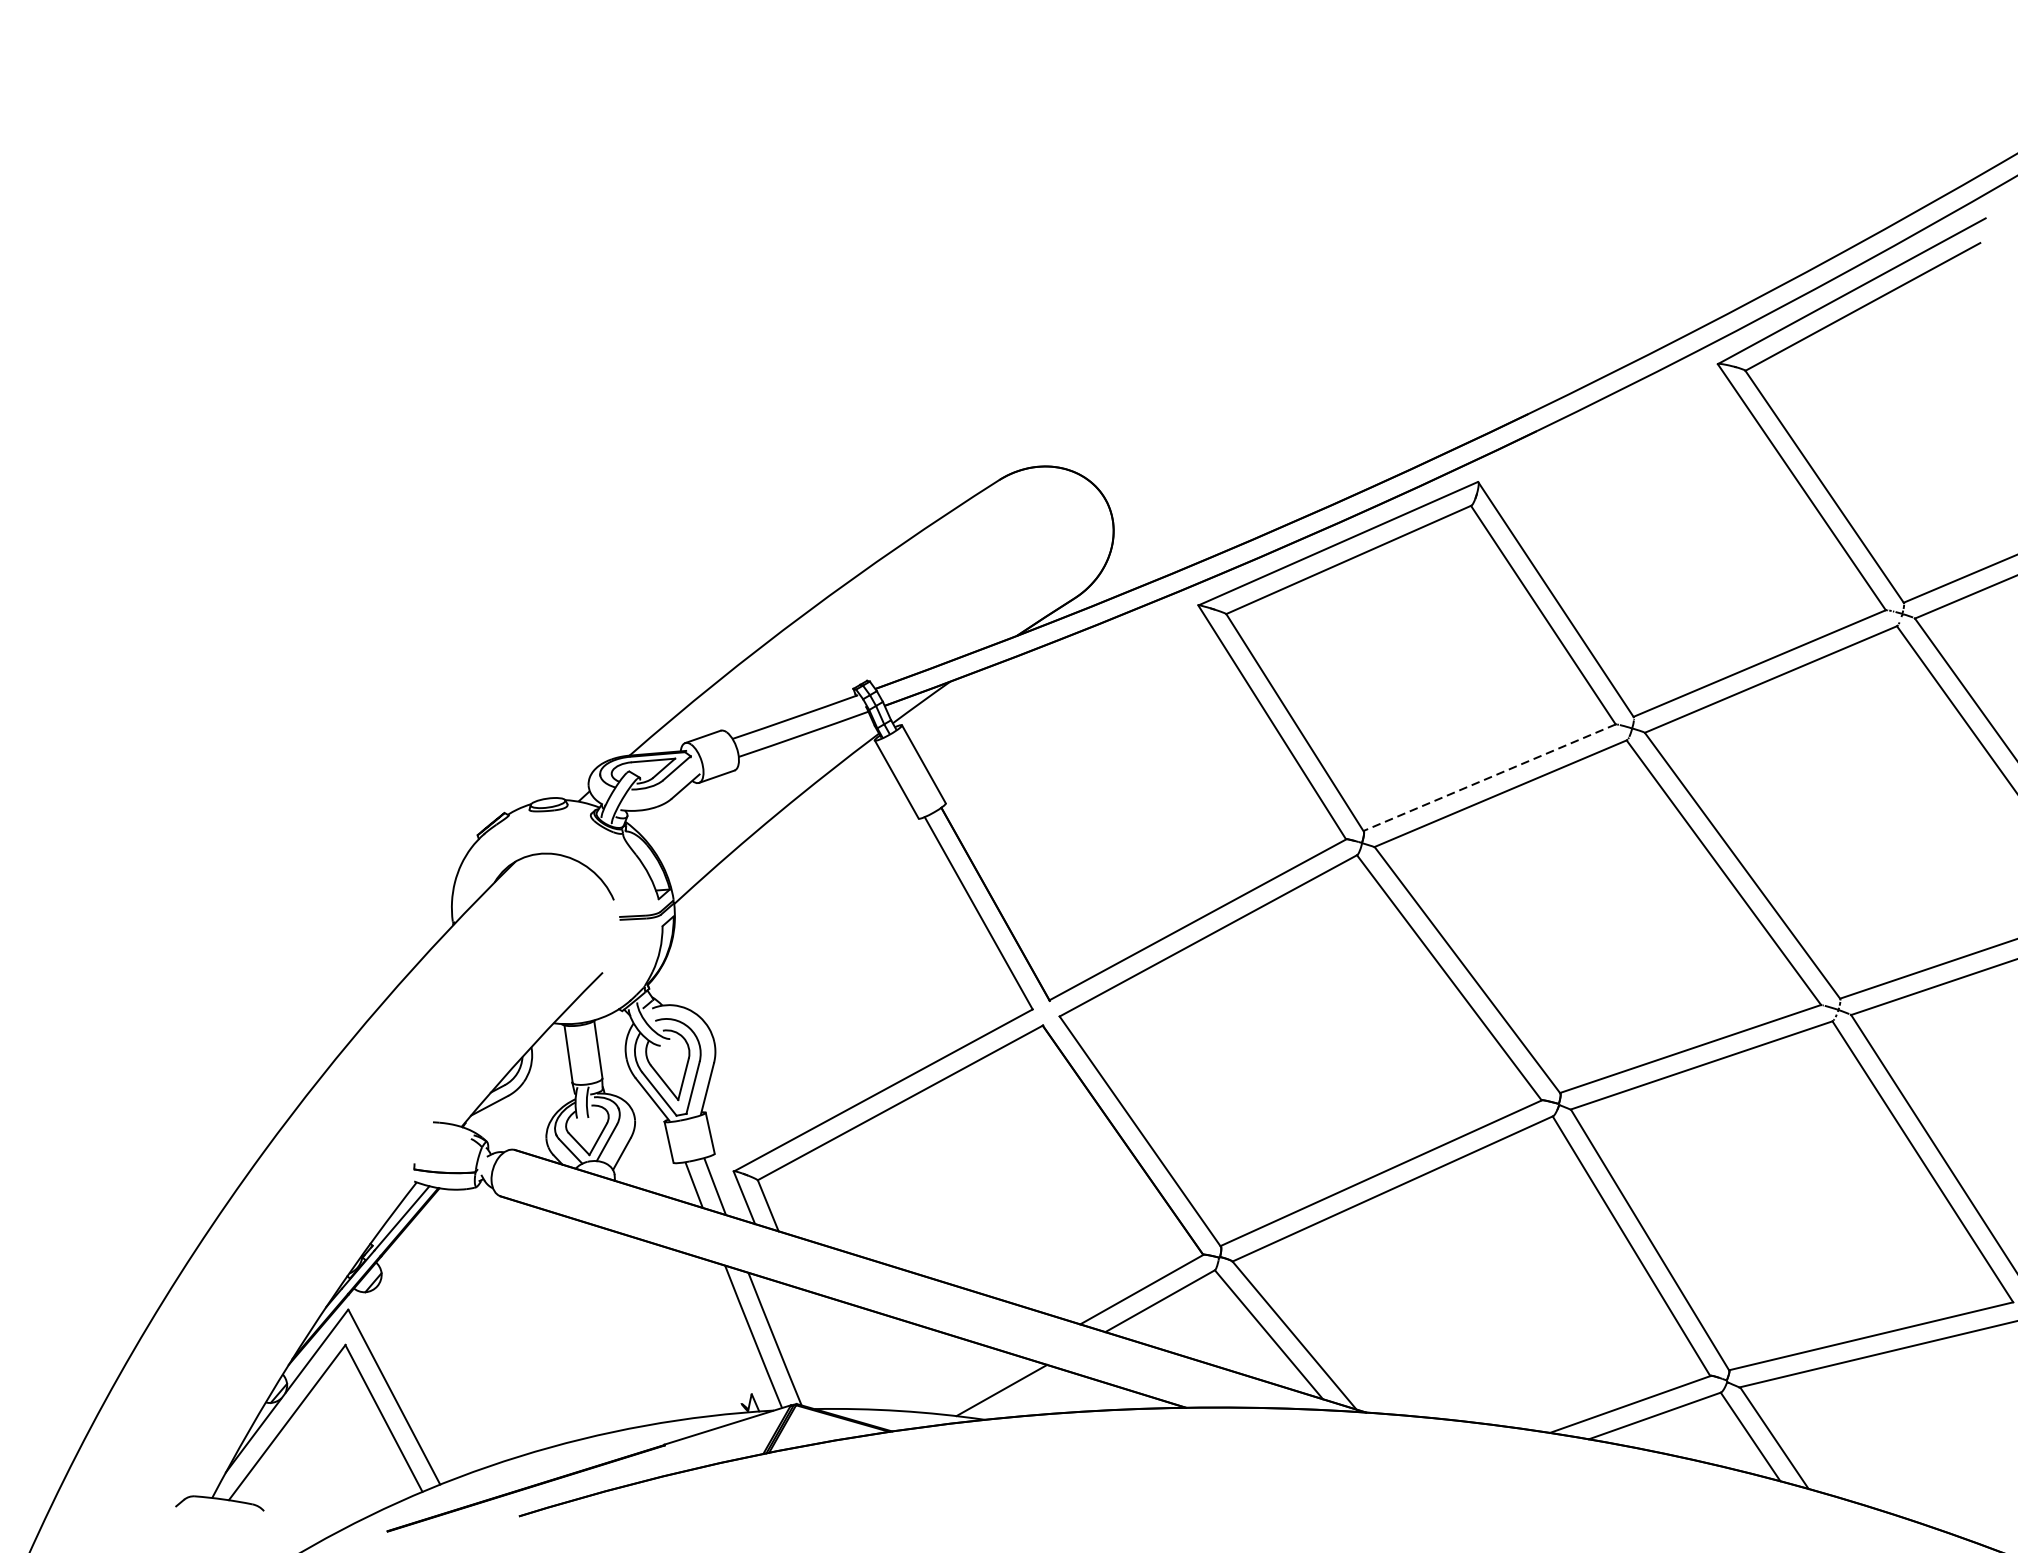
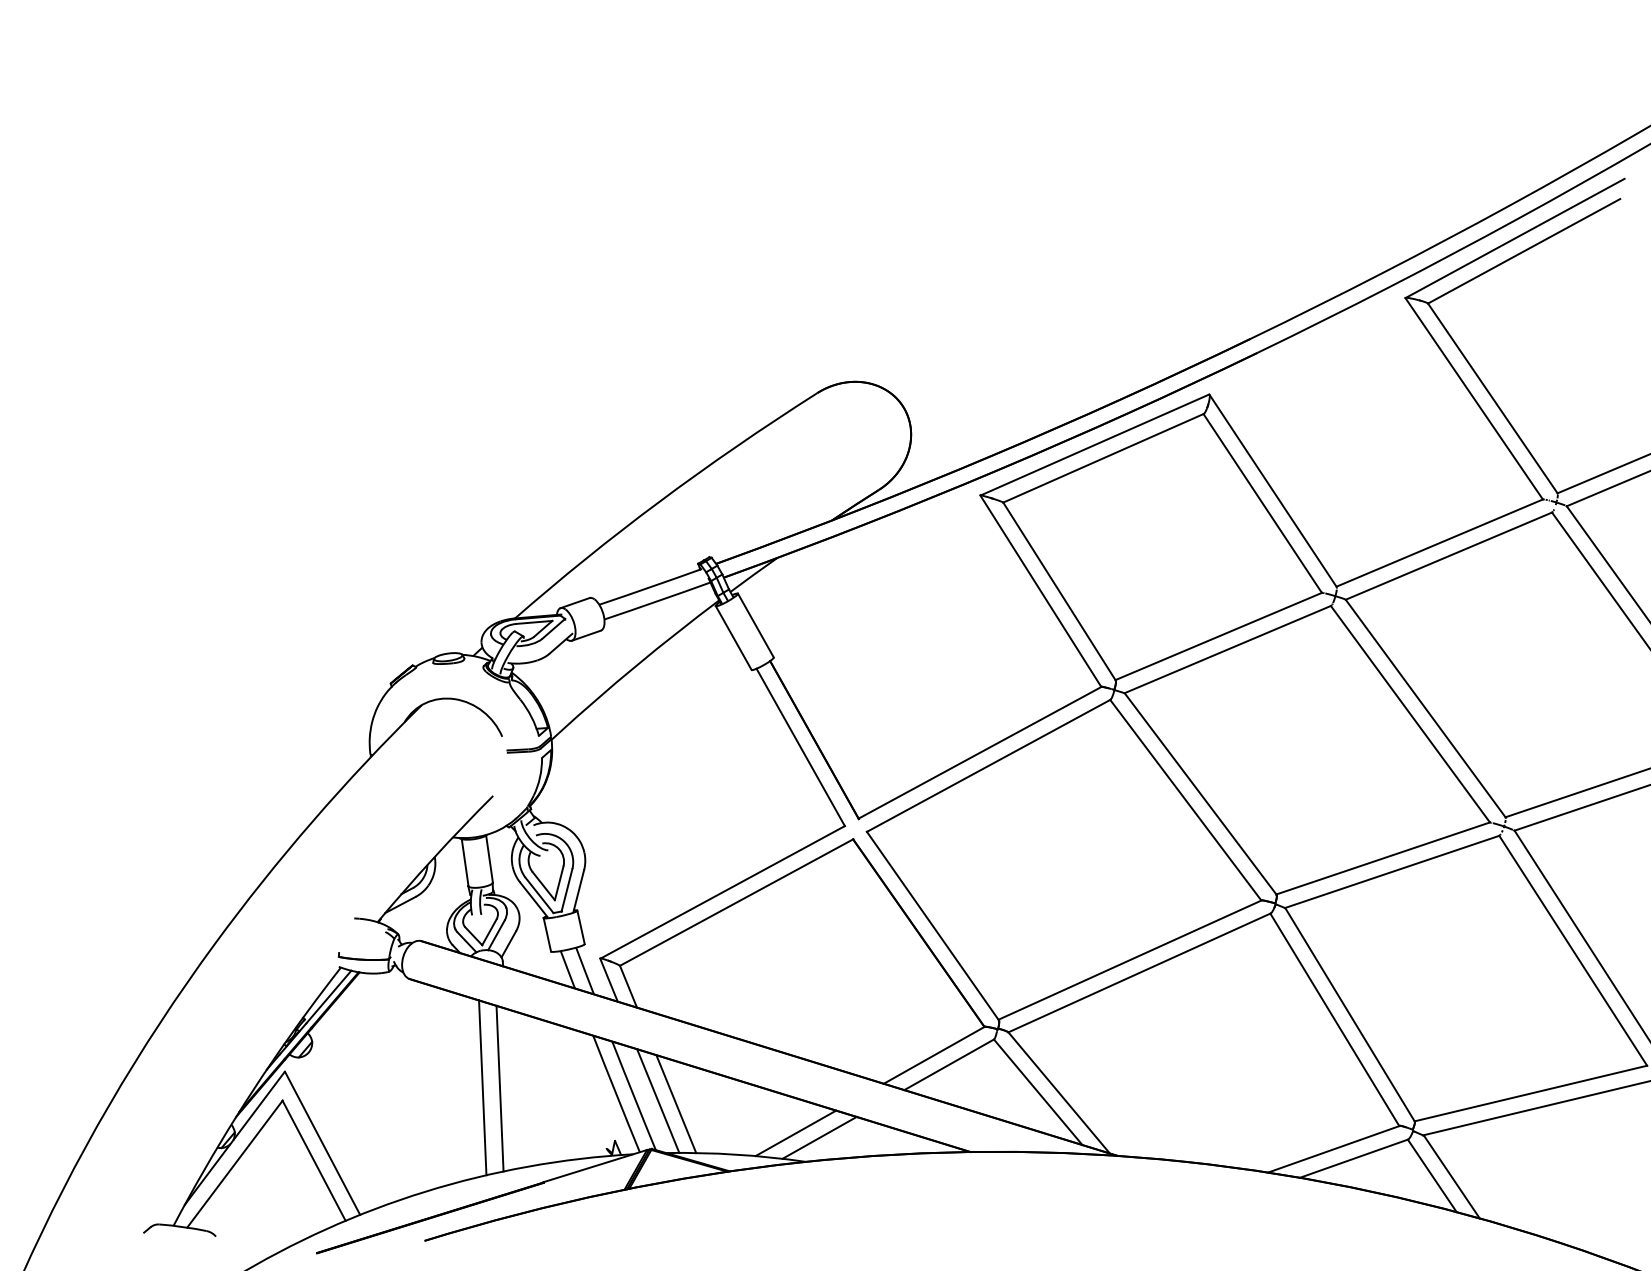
line: (1489, 777) -> (1218, 636), dashed -> solid
line: (589, 1328) -> (482, 1087), added
line: (610, 1330) -> (499, 1088), added
line: (804, 1344) -> (658, 1100), added
line: (826, 1349) -> (676, 1104), added
line: (972, 1385) -> (795, 1133), added

